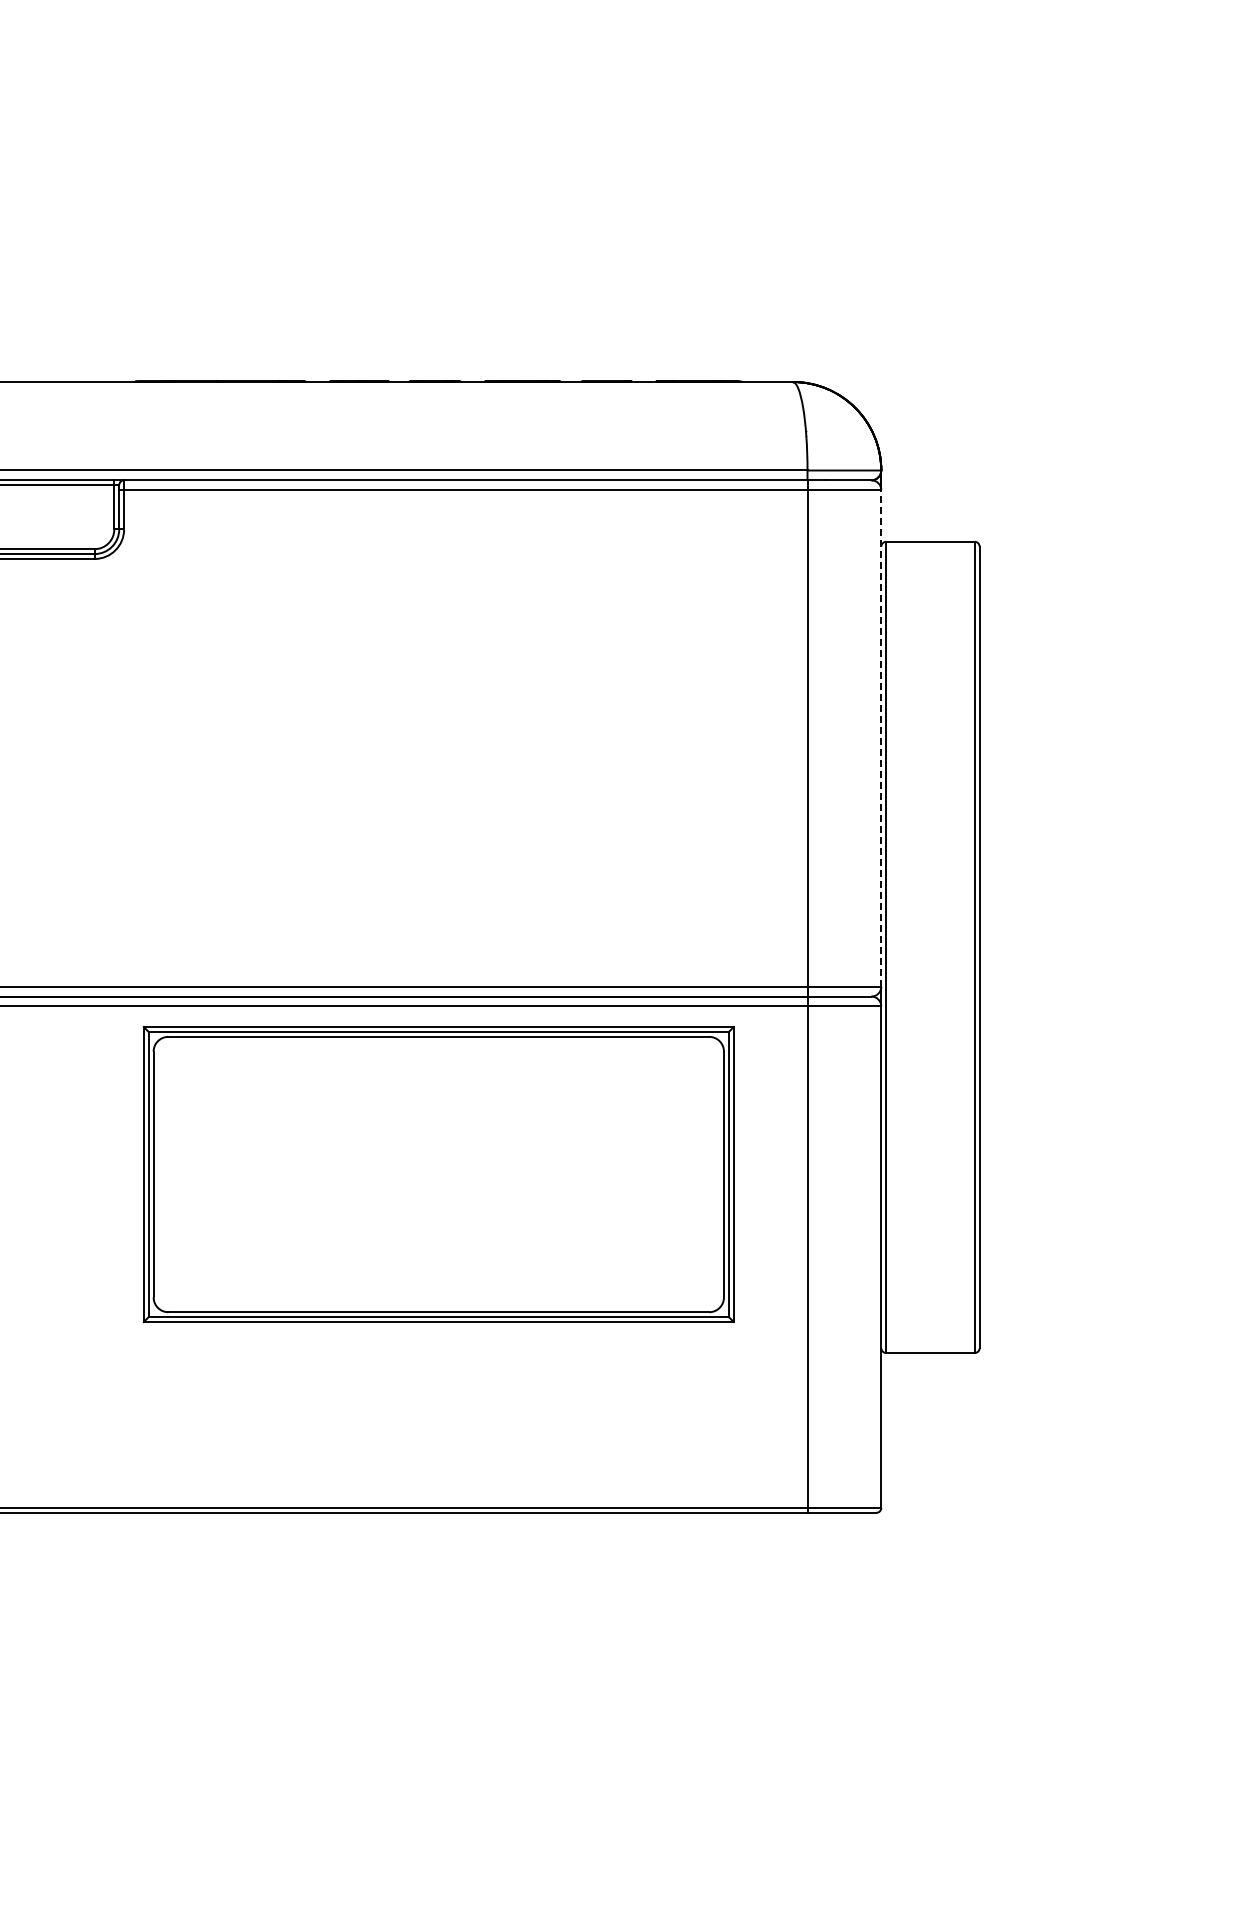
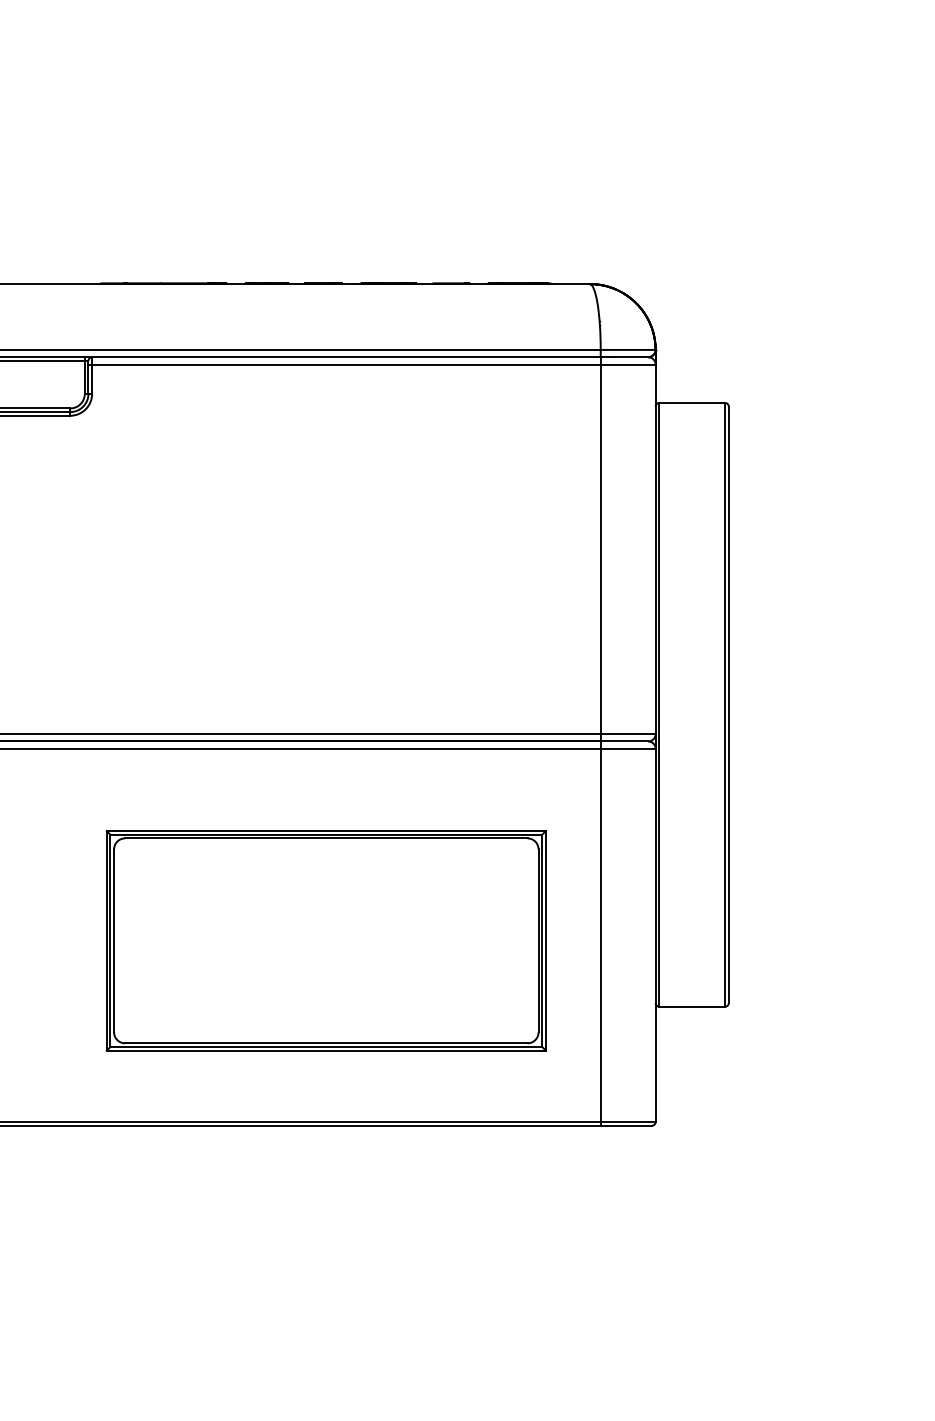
line: (881, 737) -> (655, 548), dashed -> solid
part: (438, 1174) -> (326, 940), moved

